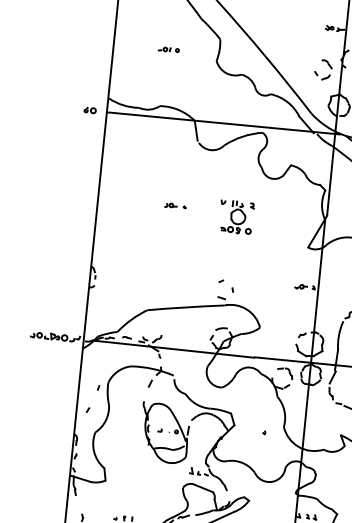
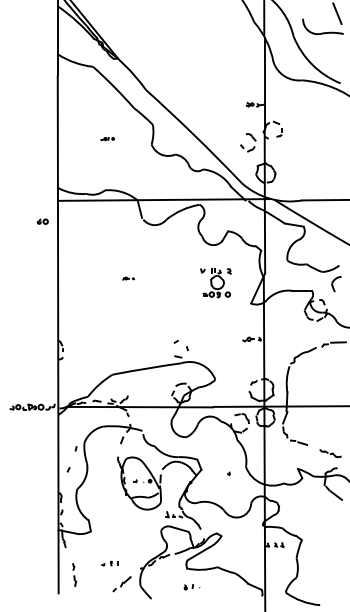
part: (168, 49) -> (107, 138), size x0.7
part: (89, 110) -> (42, 221), moved
part: (175, 205) -> (128, 278), size x0.6
part: (235, 217) -> (215, 283), moved

